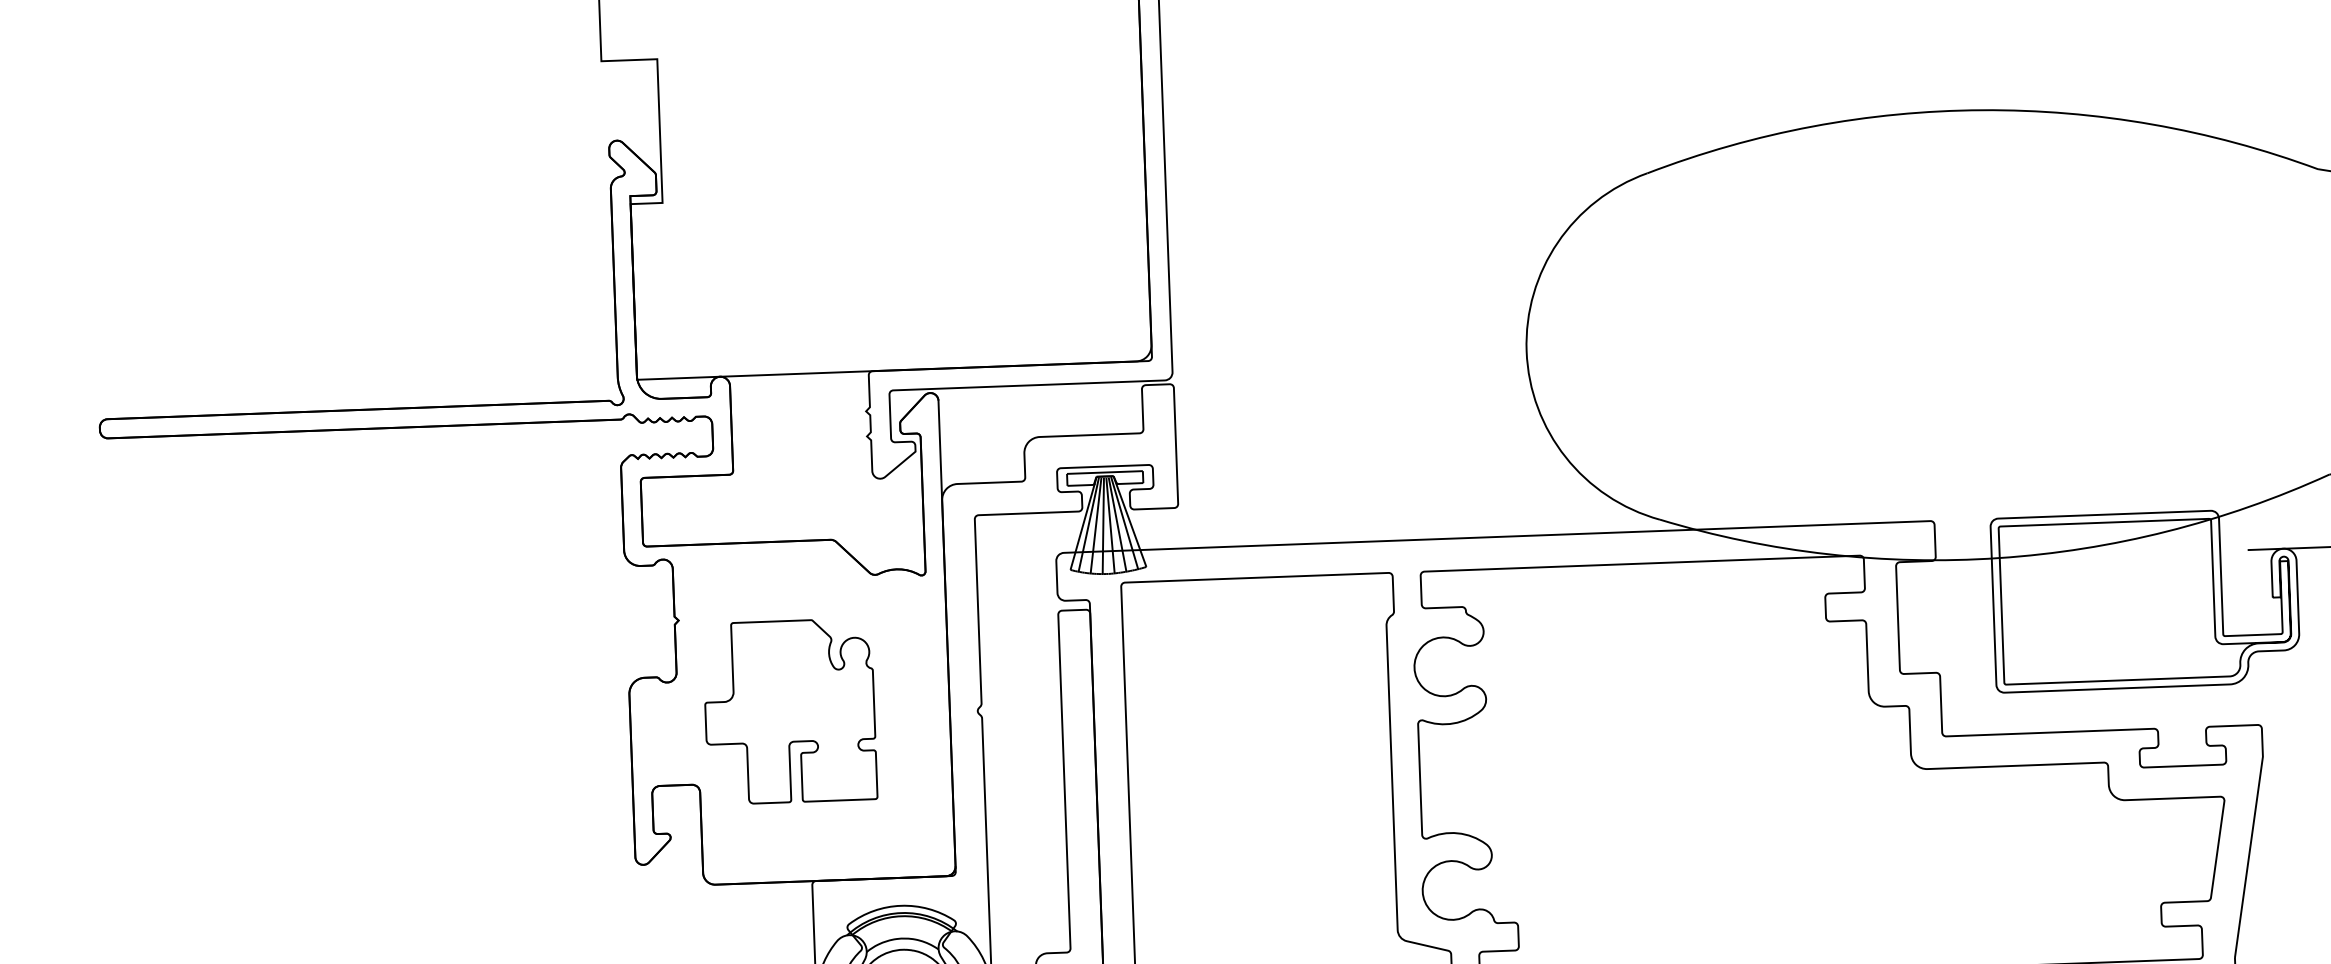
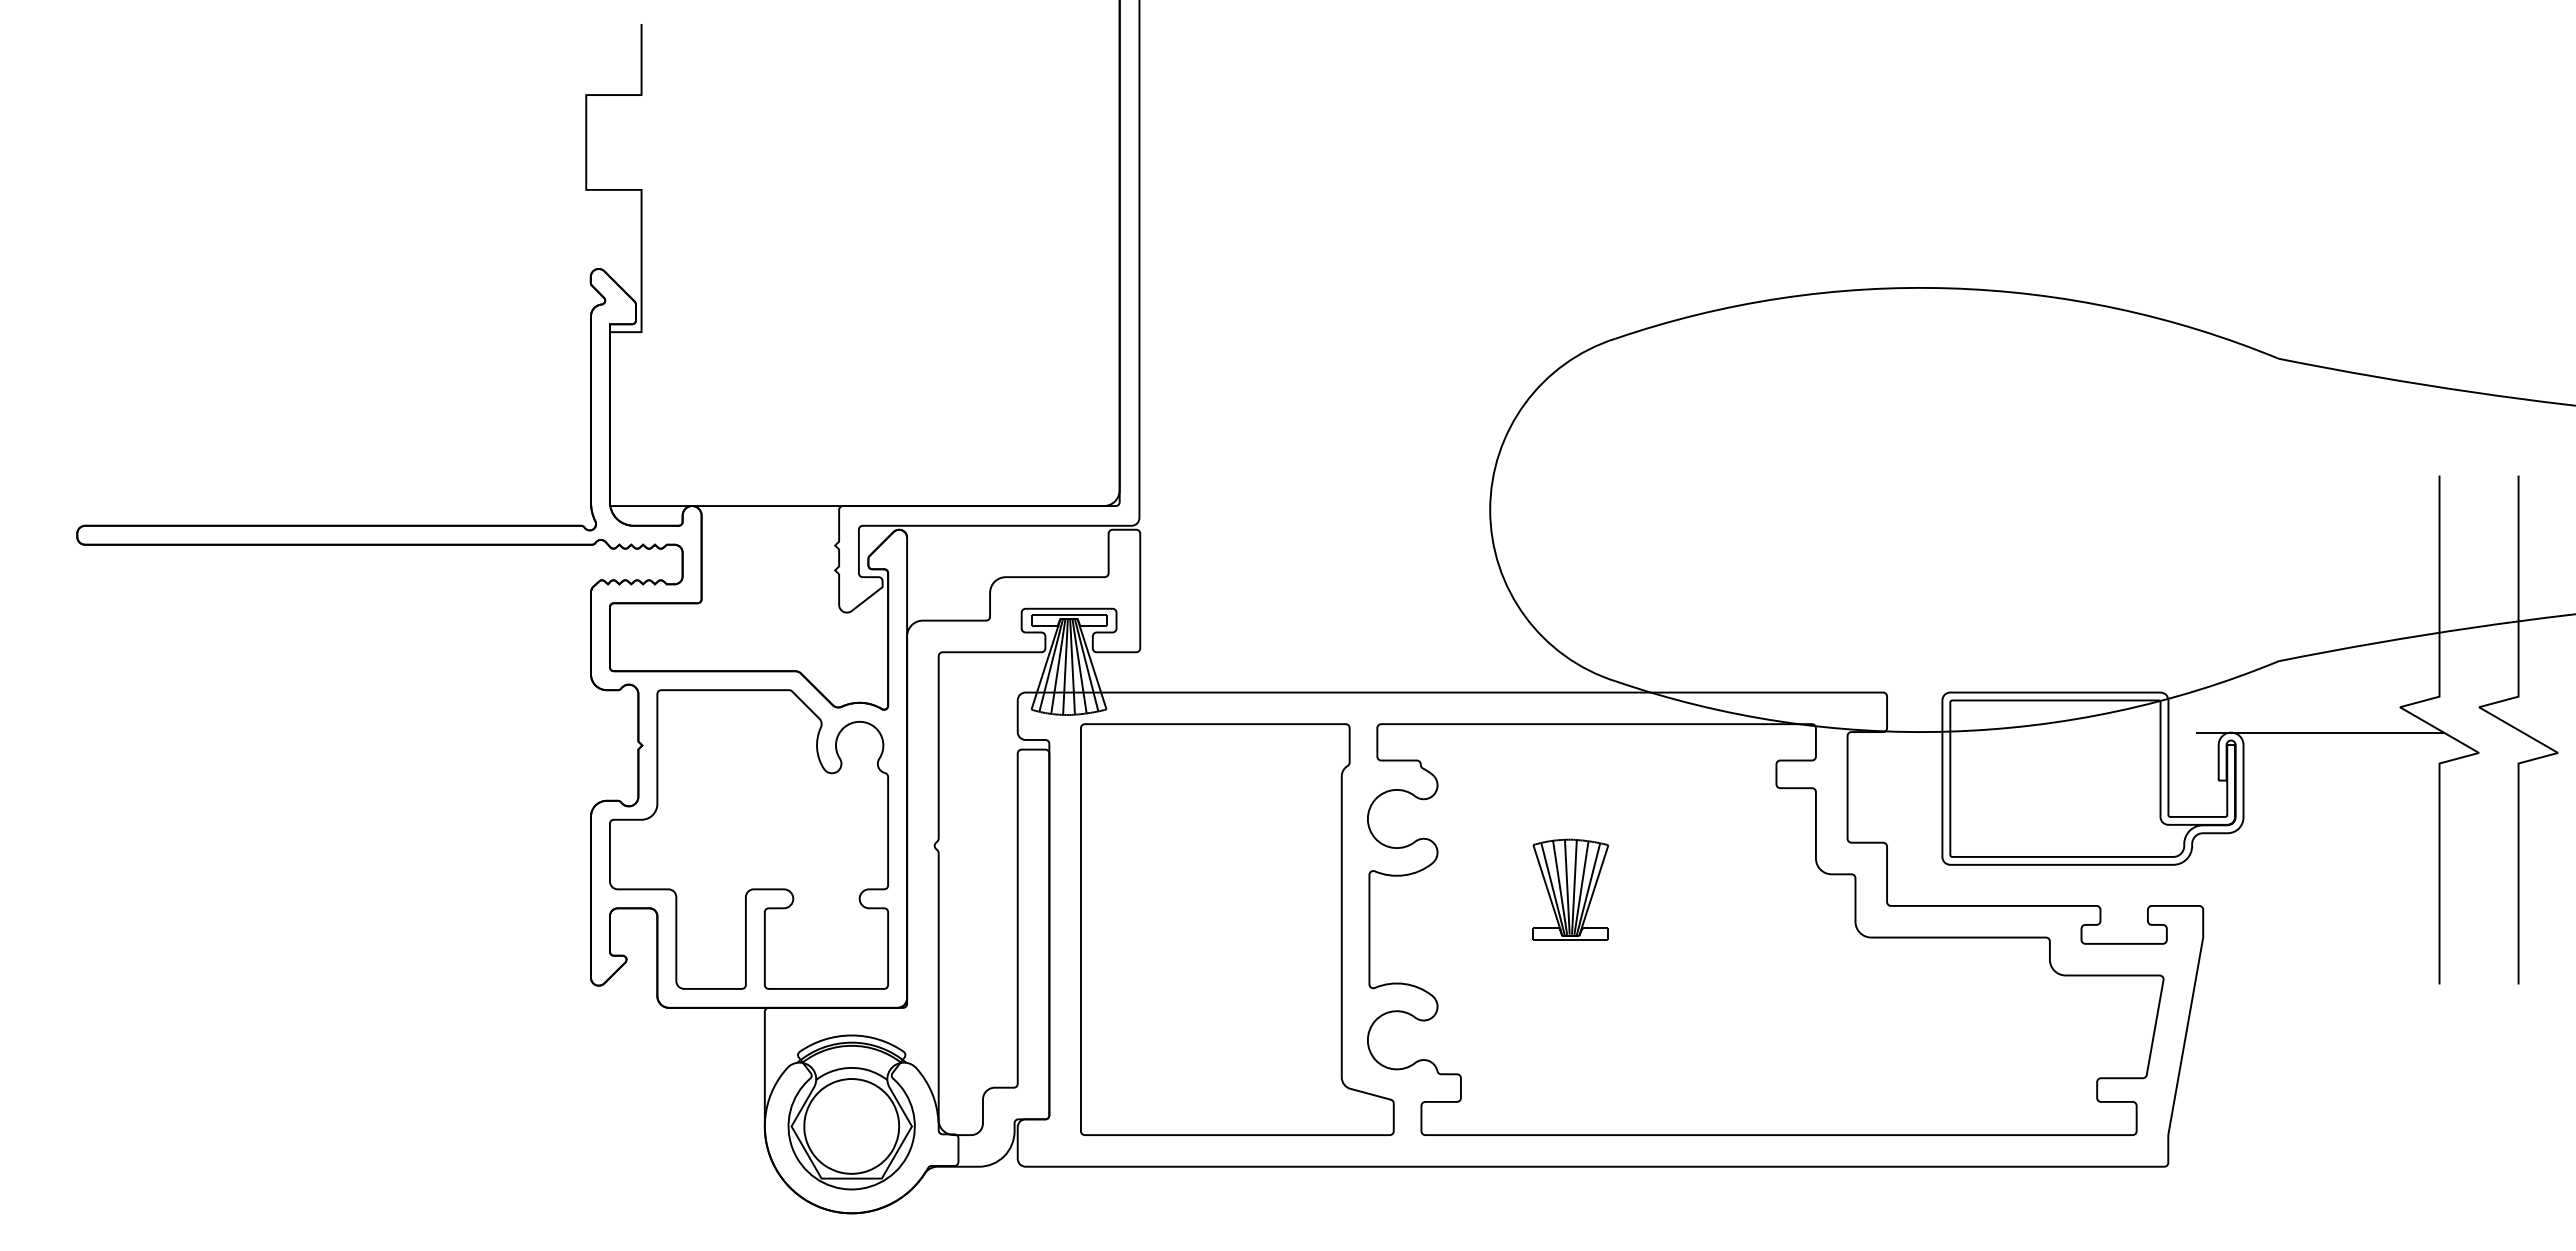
part: (789, 711) -> (748, 839), size x1.67
part: (1621, 731) -> (1570, 889), added

